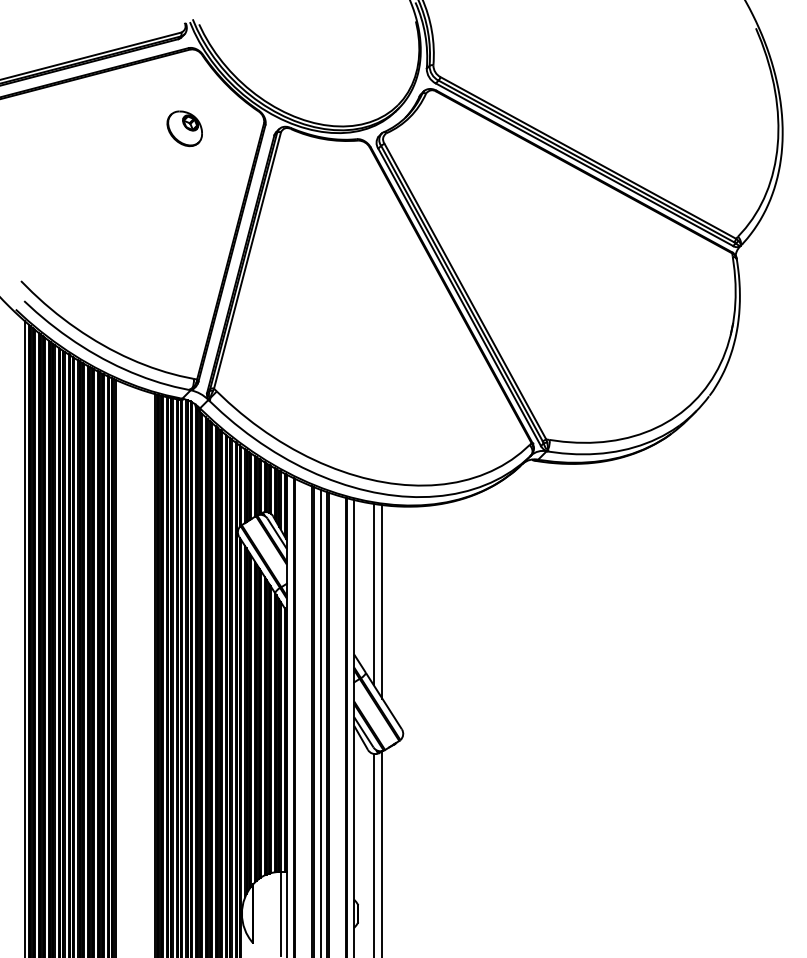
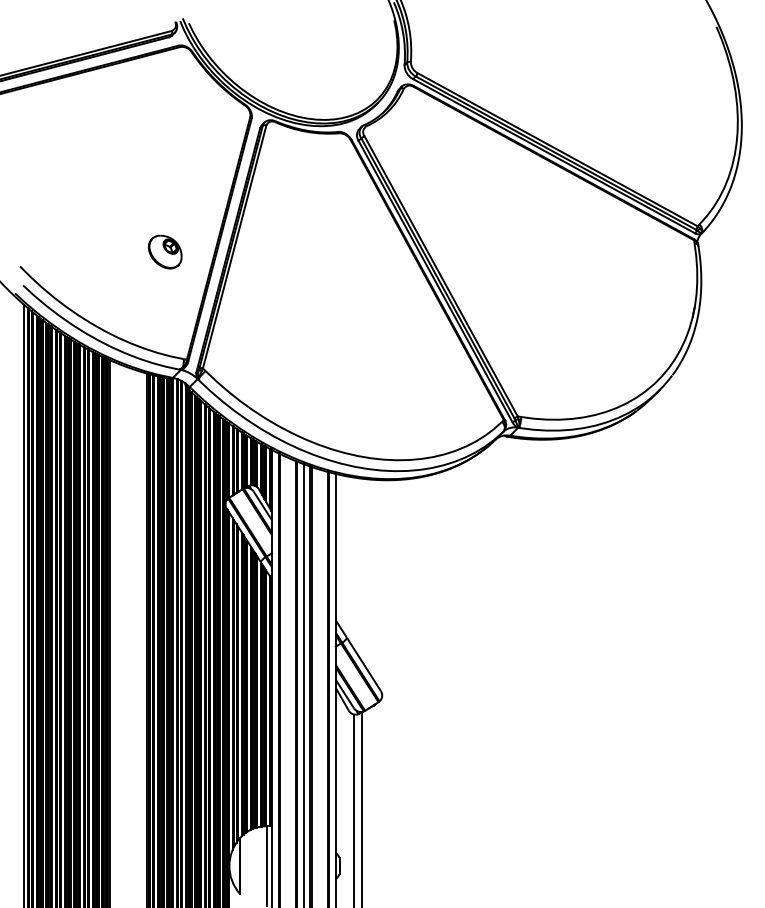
part: (184, 128) -> (164, 251), moved
line: (373, 594) -> (354, 563), removed
line: (382, 601) -> (362, 570), removed

